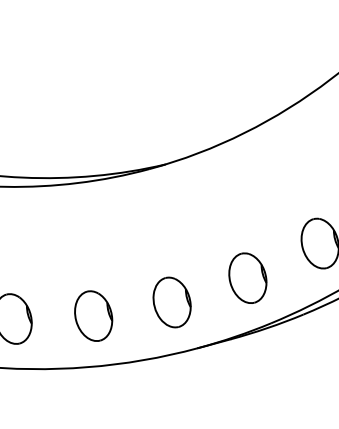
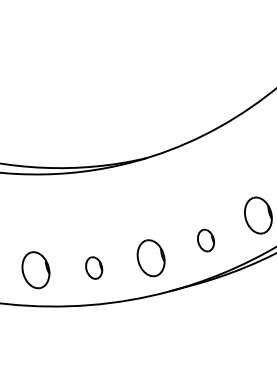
part: (247, 278) -> (205, 240), size x0.6
part: (92, 315) -> (93, 267), size x0.6

